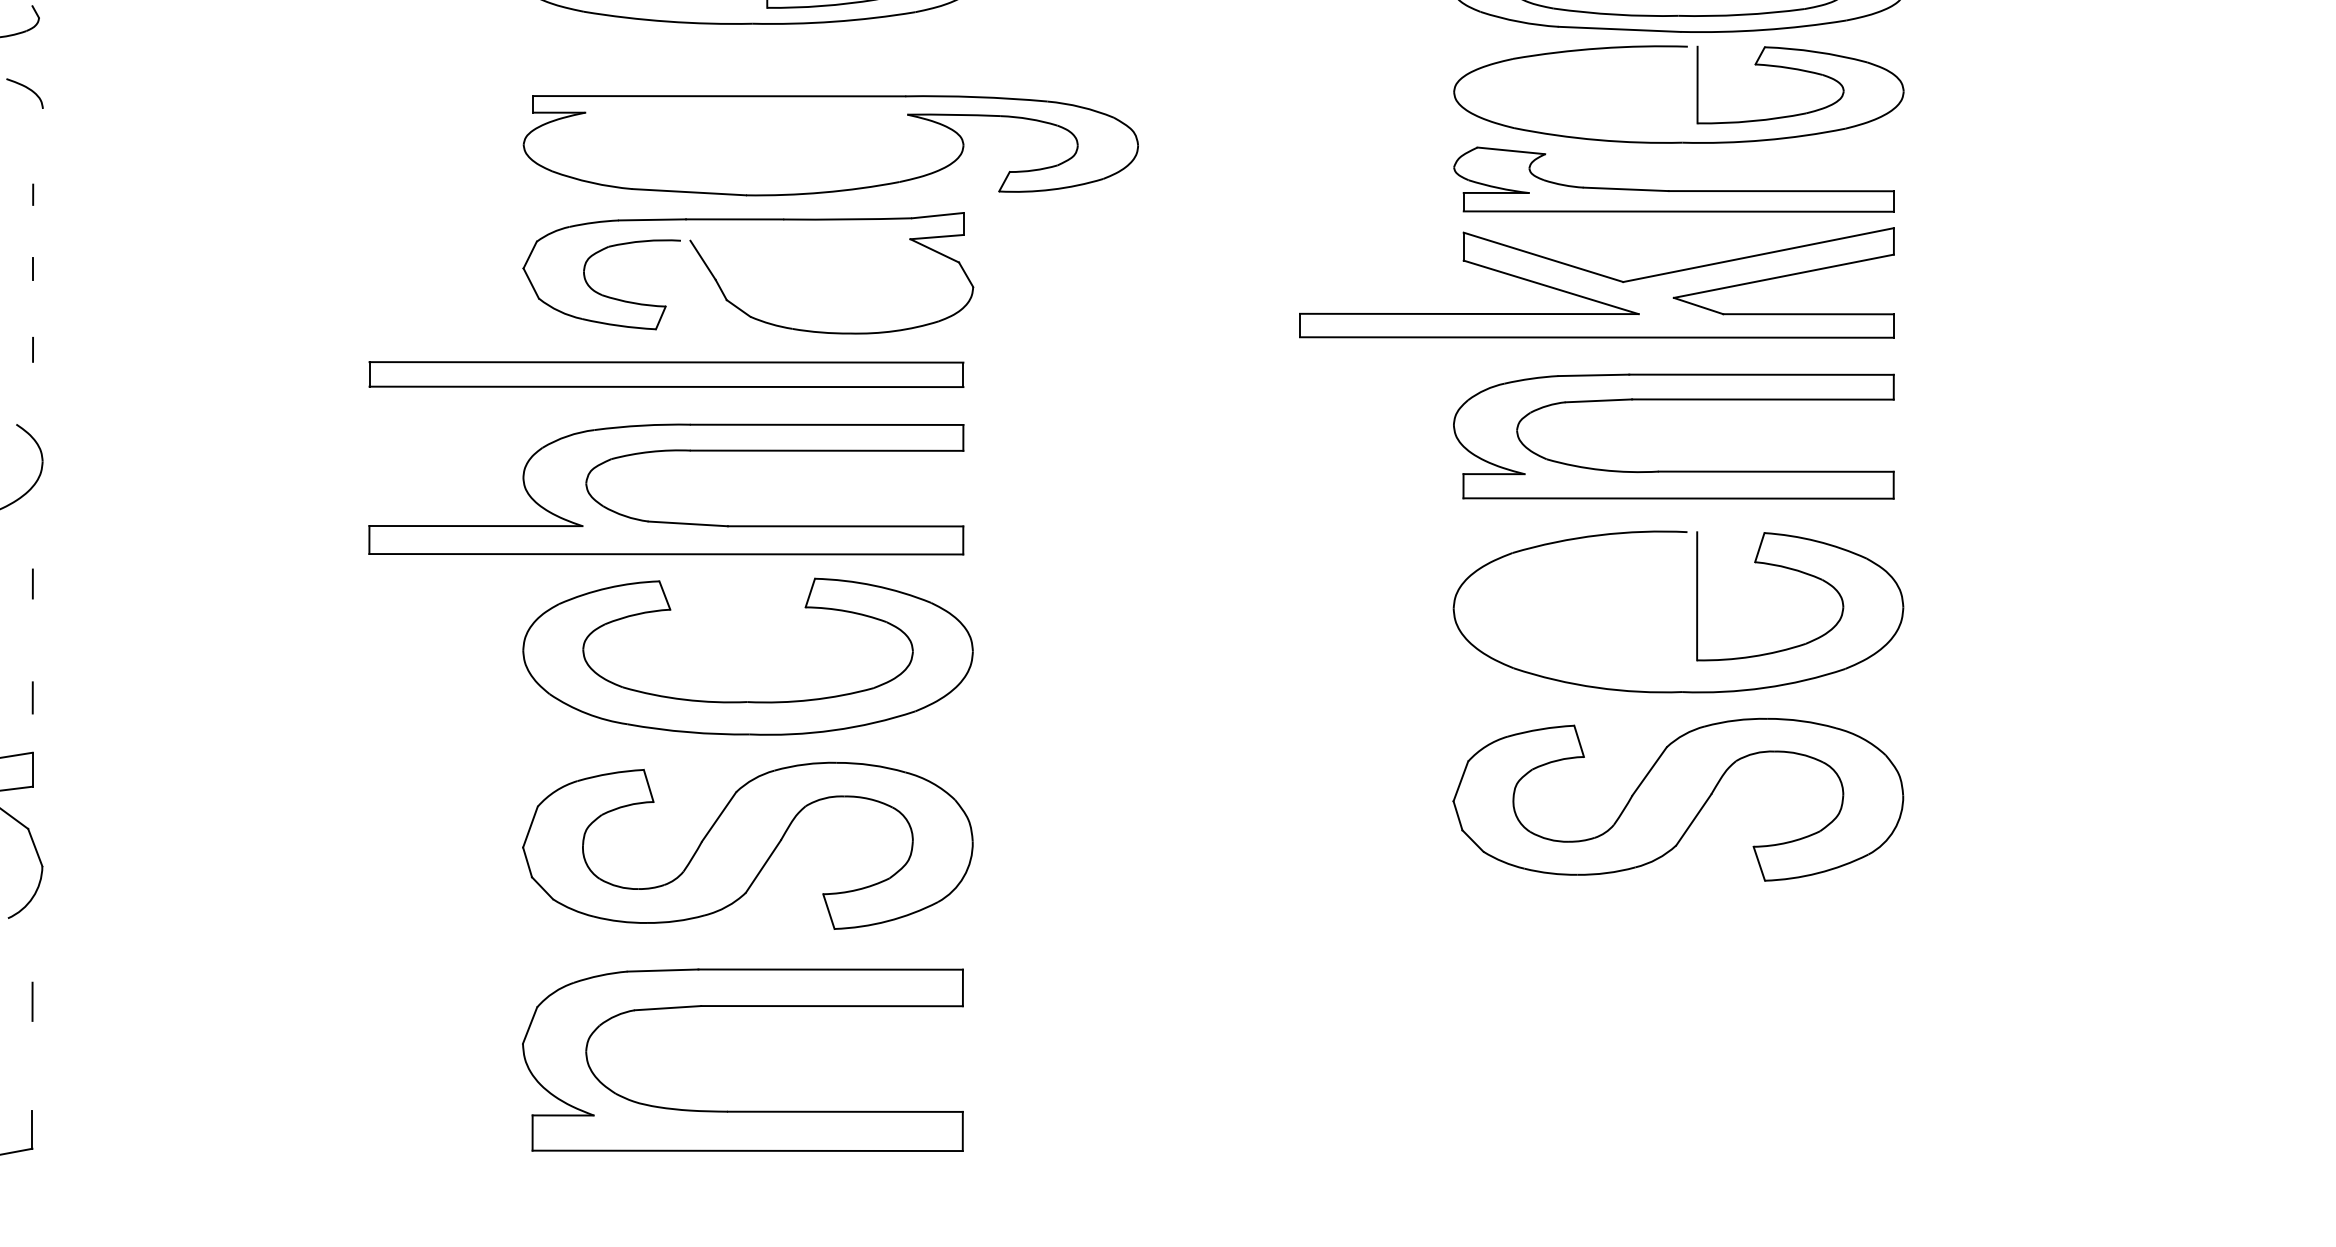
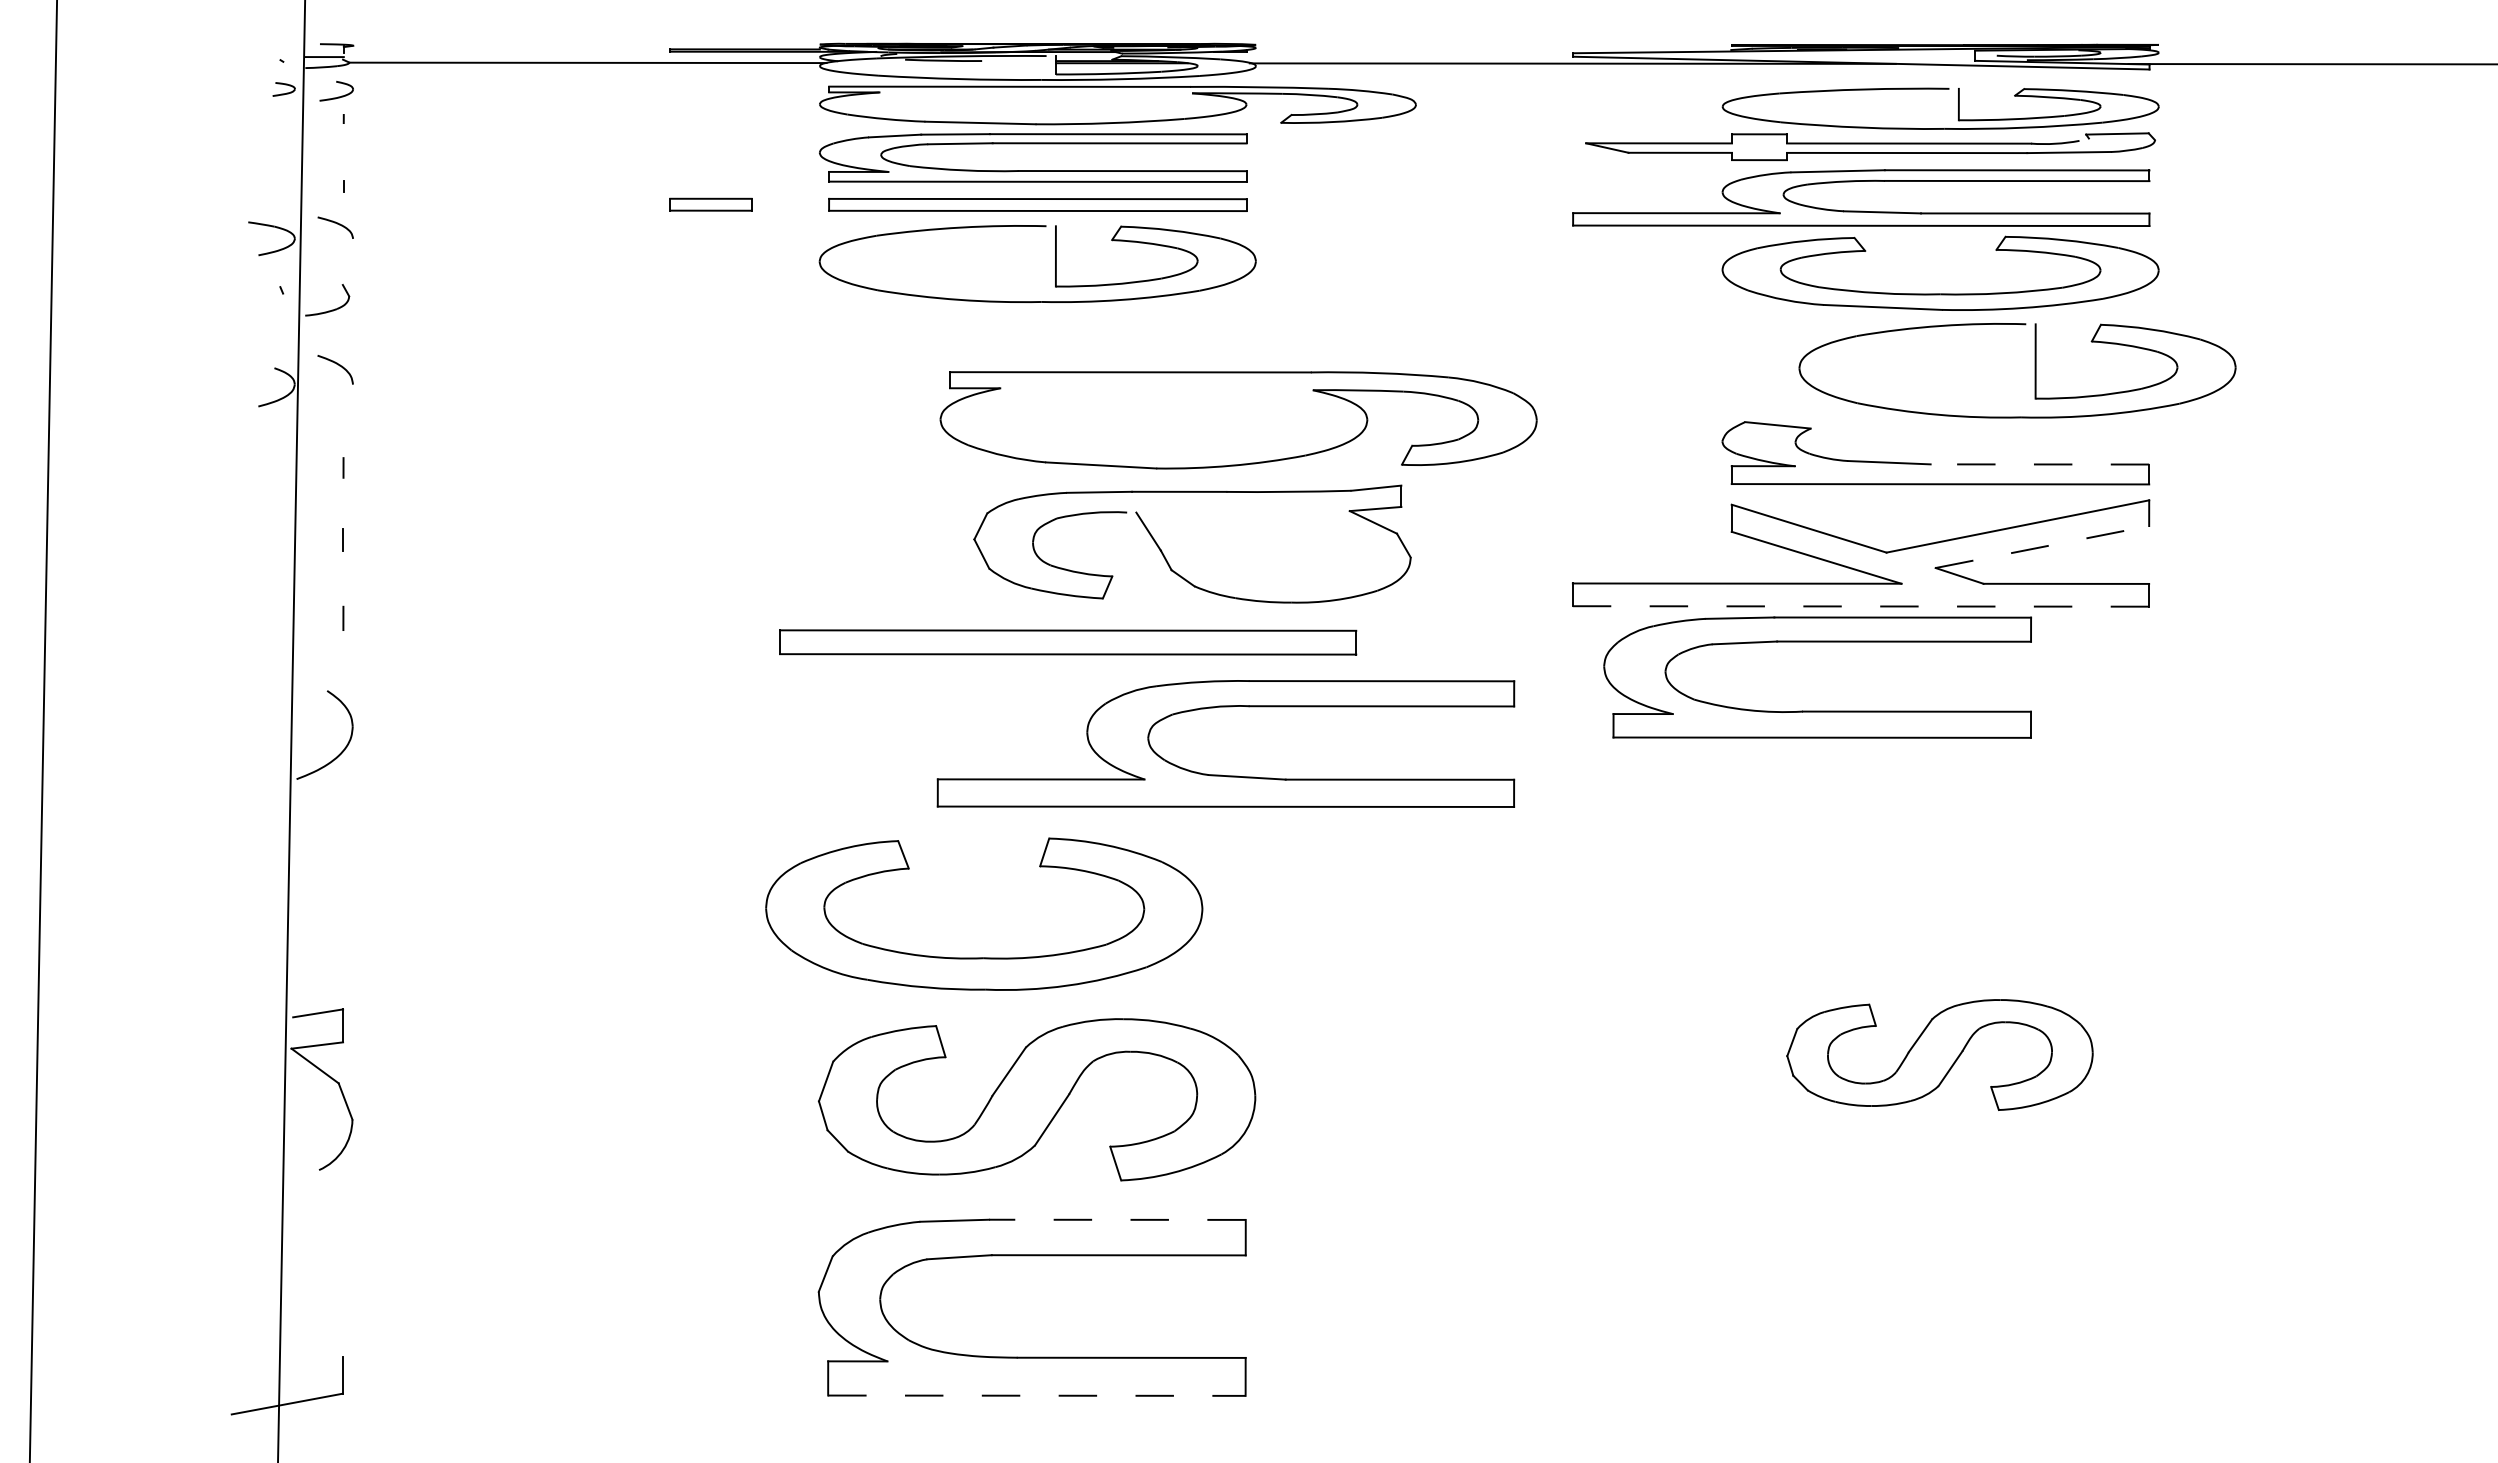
part: (1696, 94) -> (2034, 370), moved
part: (830, 145) -> (1238, 420), moved
line: (1780, 191) -> (2039, 464), solid -> dashed
line: (1783, 276) -> (2042, 547), solid -> dashed
part: (720, 286) -> (1165, 556), moved
line: (1597, 337) -> (1861, 606), solid -> dashed
part: (666, 374) -> (1068, 642), moved
part: (1673, 470) -> (1817, 710), moved
part: (661, 520) -> (1221, 774), moved
line: (33, 583) -> (343, 845), removed
part: (1696, 611) -> (1957, 872), removed
line: (33, 698) -> (343, 956), removed
part: (748, 701) -> (984, 957), moved
part: (1677, 799) -> (1939, 1054), size x0.7
line: (829, 969) -> (1116, 1219), solid -> dashed
line: (32, 1001) -> (342, 1250), removed
line: (747, 1150) -> (1036, 1395), solid -> dashed

